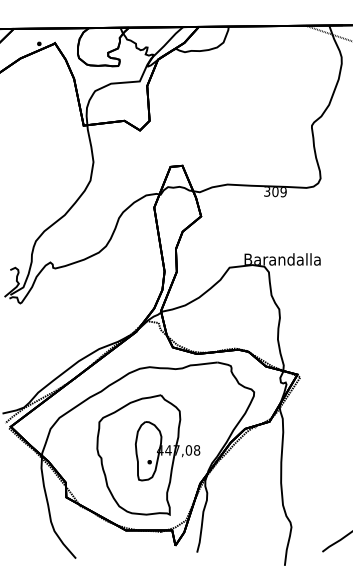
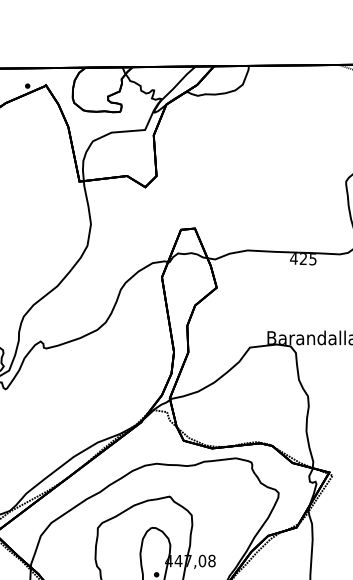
text: (274, 192) -> (302, 259), 309 -> 425

